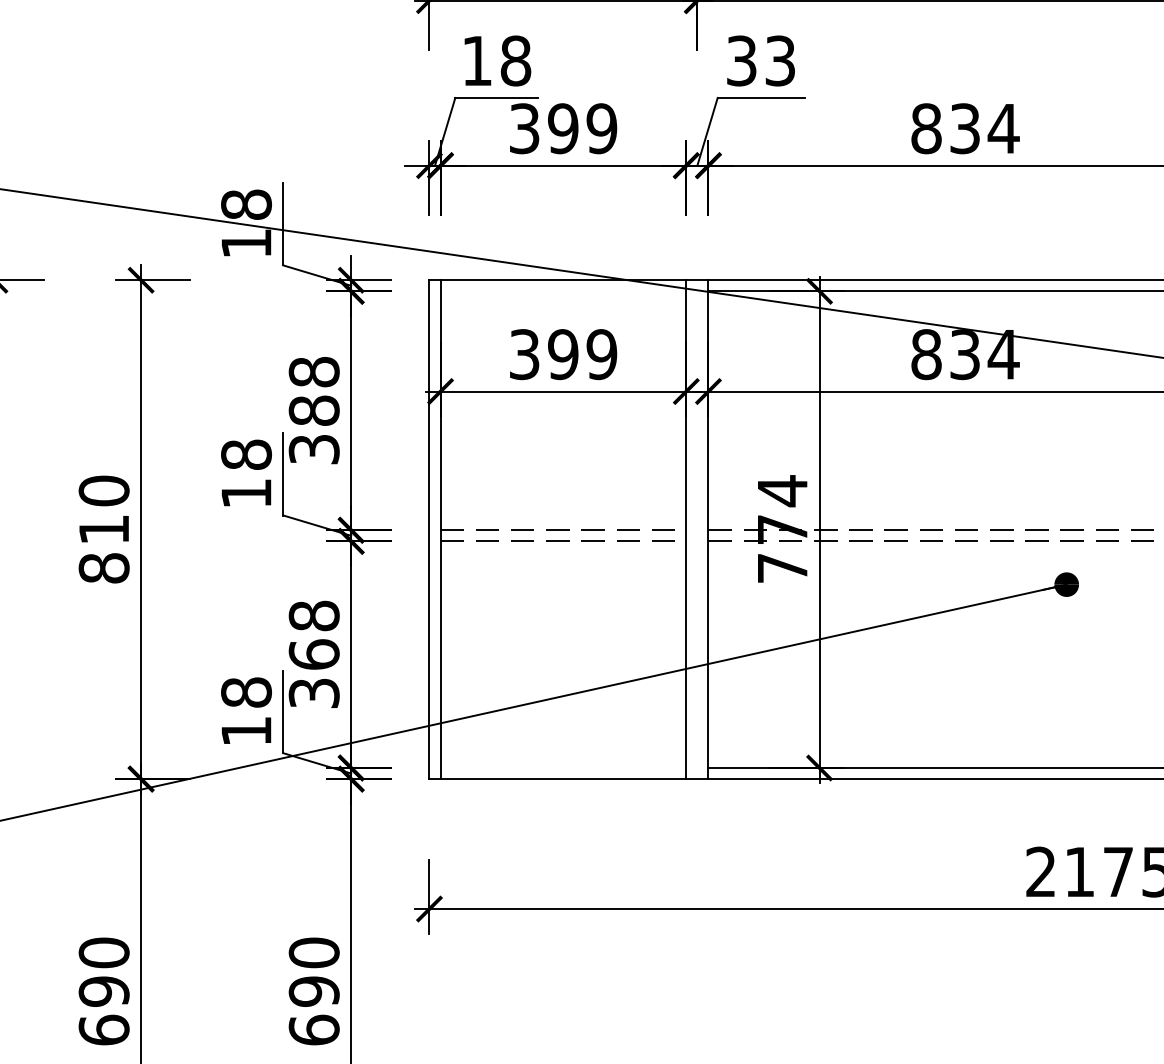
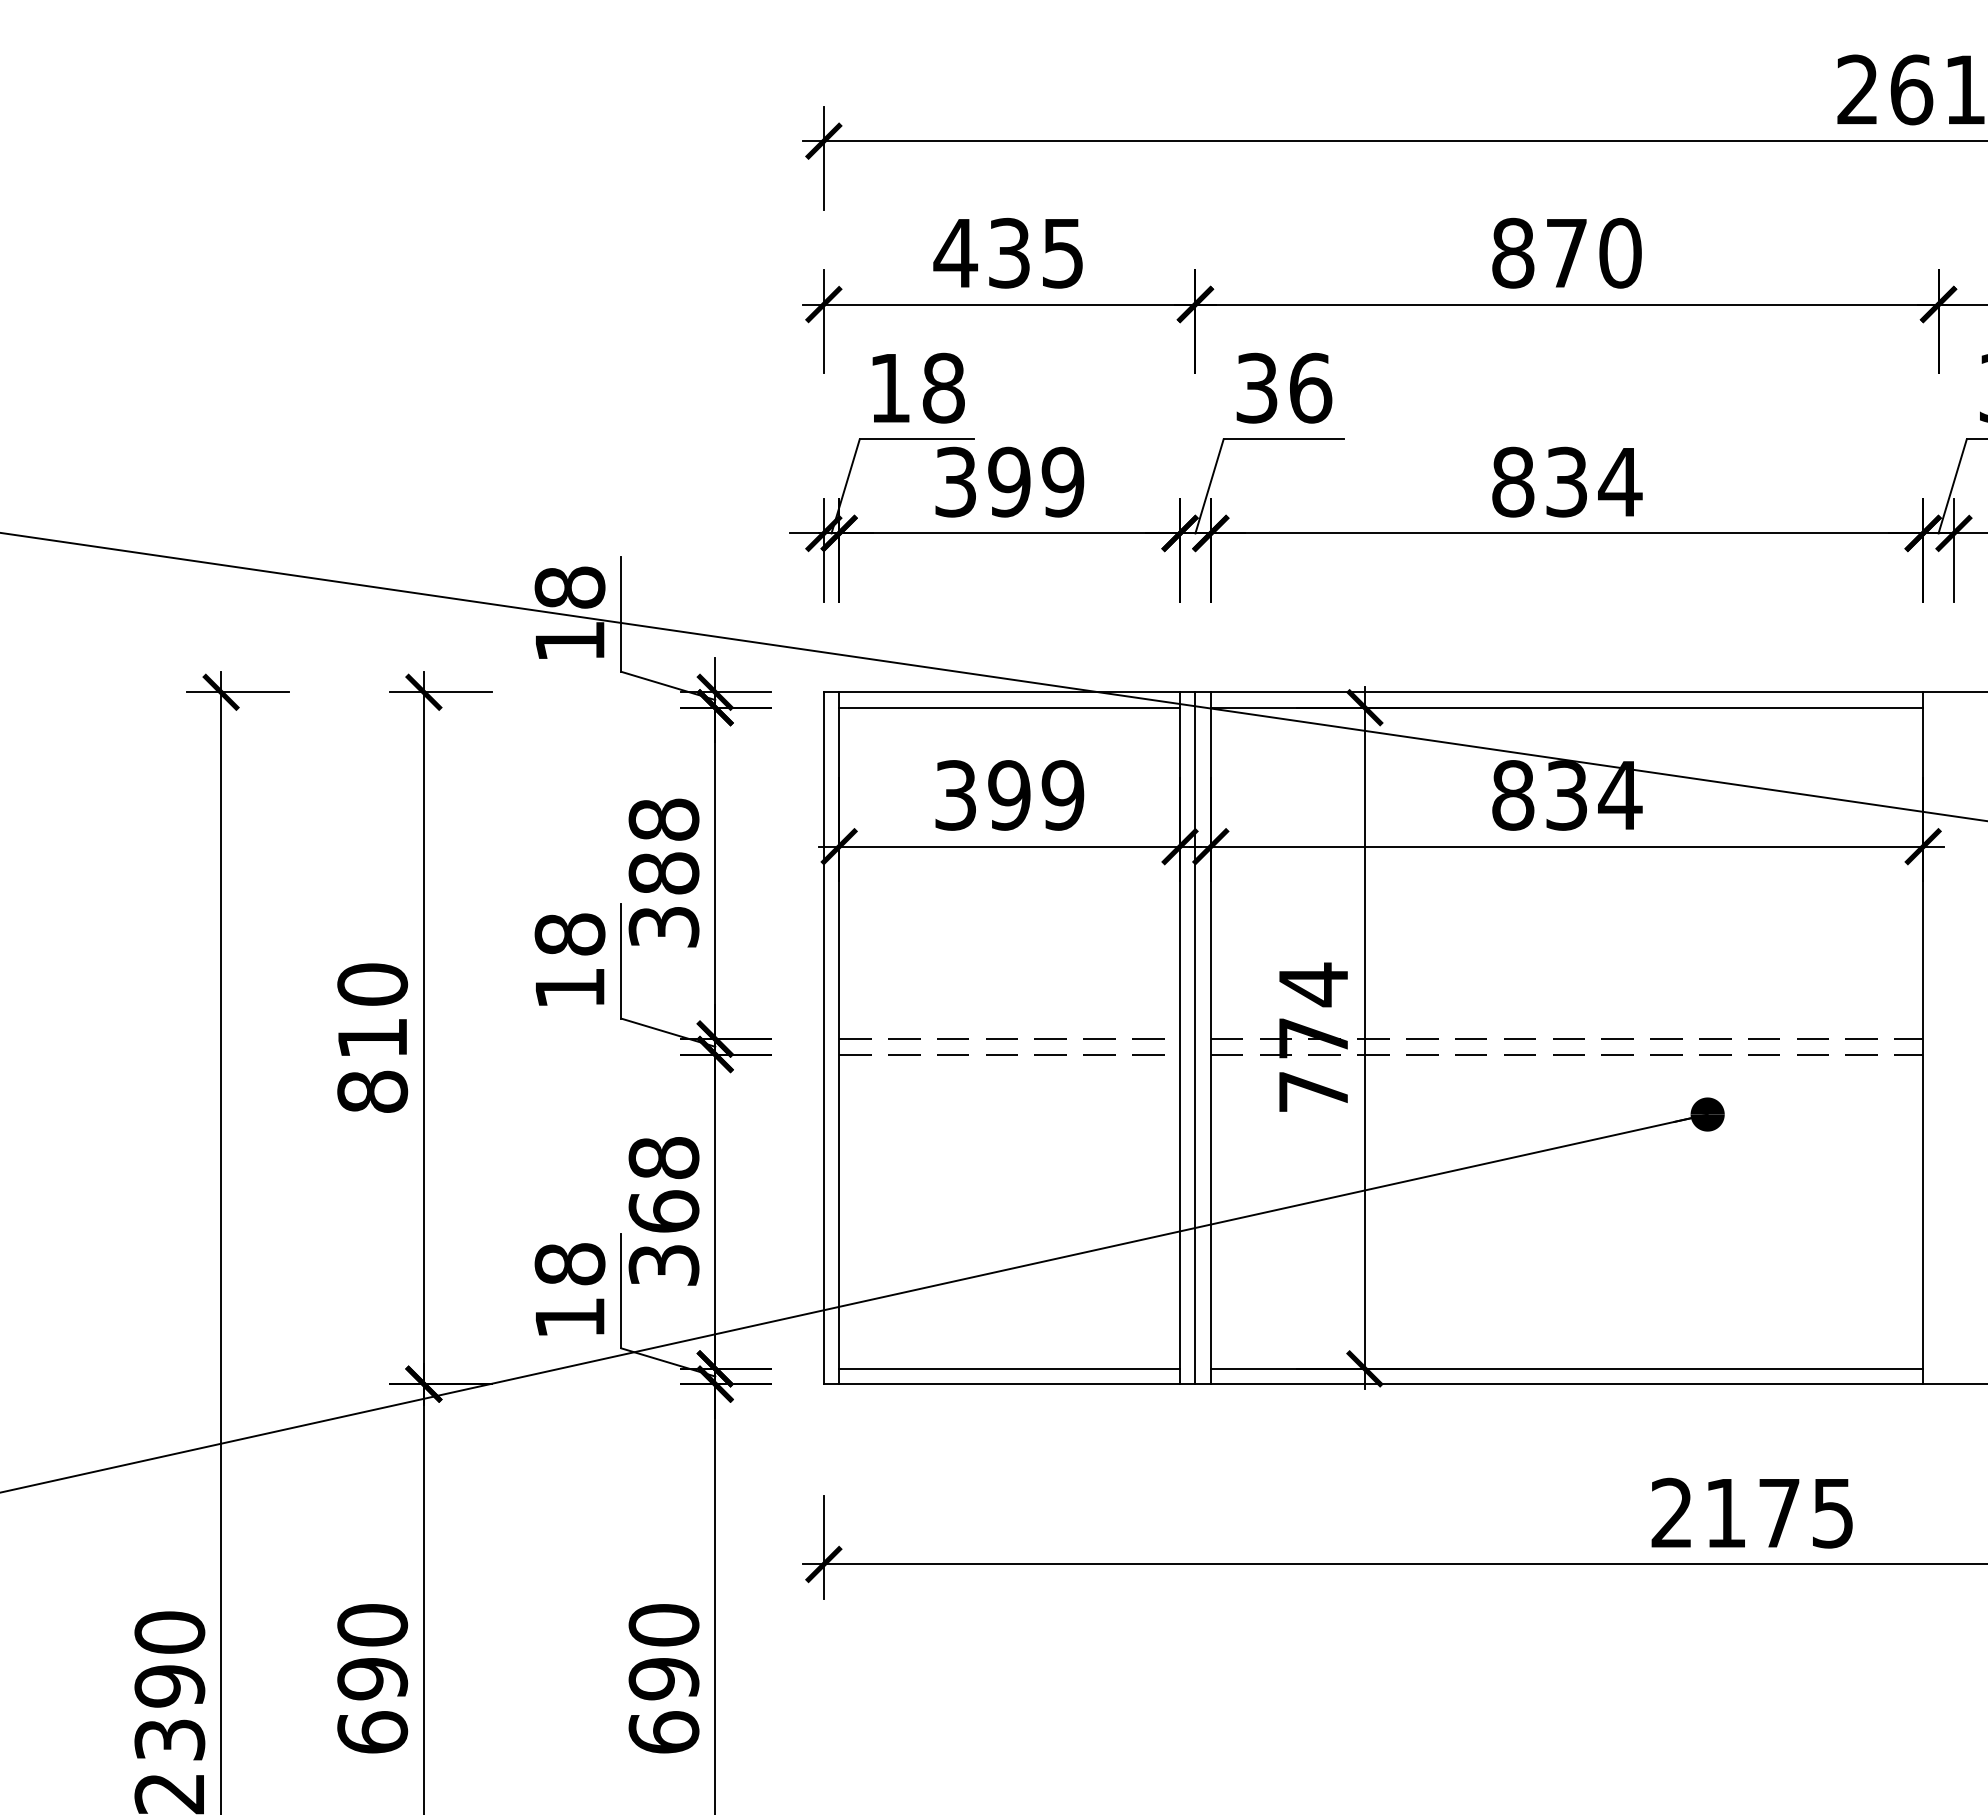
text: (781, 60) -> (1311, 387), 33 -> 36
line: (563, 291) -> (1009, 707), added
line: (697, 529) -> (1195, 1038), added
line: (563, 767) -> (1009, 1368), added

